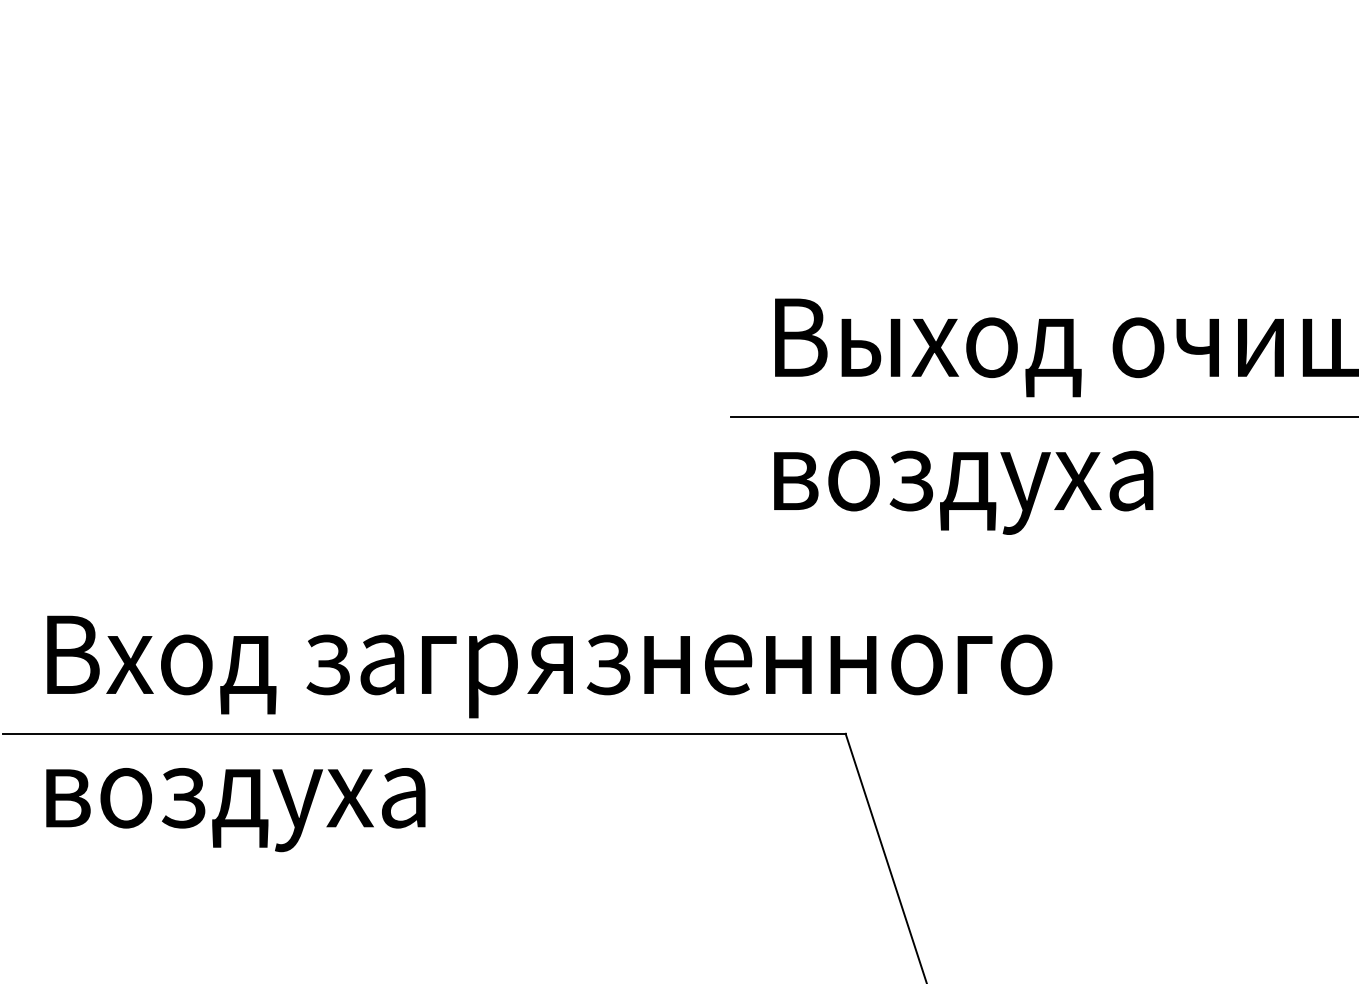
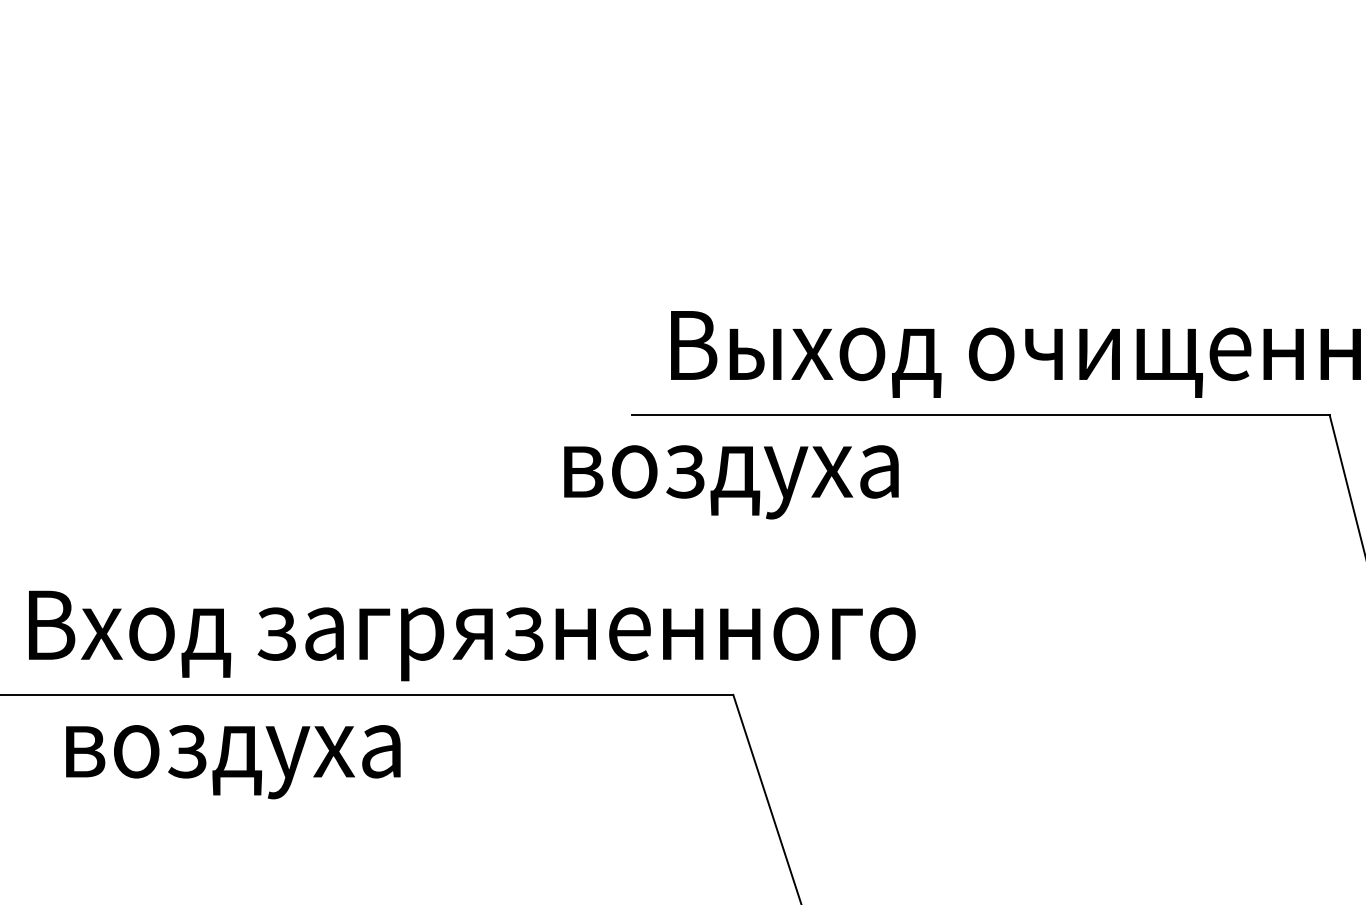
text: (963, 493) -> (731, 482), moved
text: (236, 810) -> (233, 762), moved

